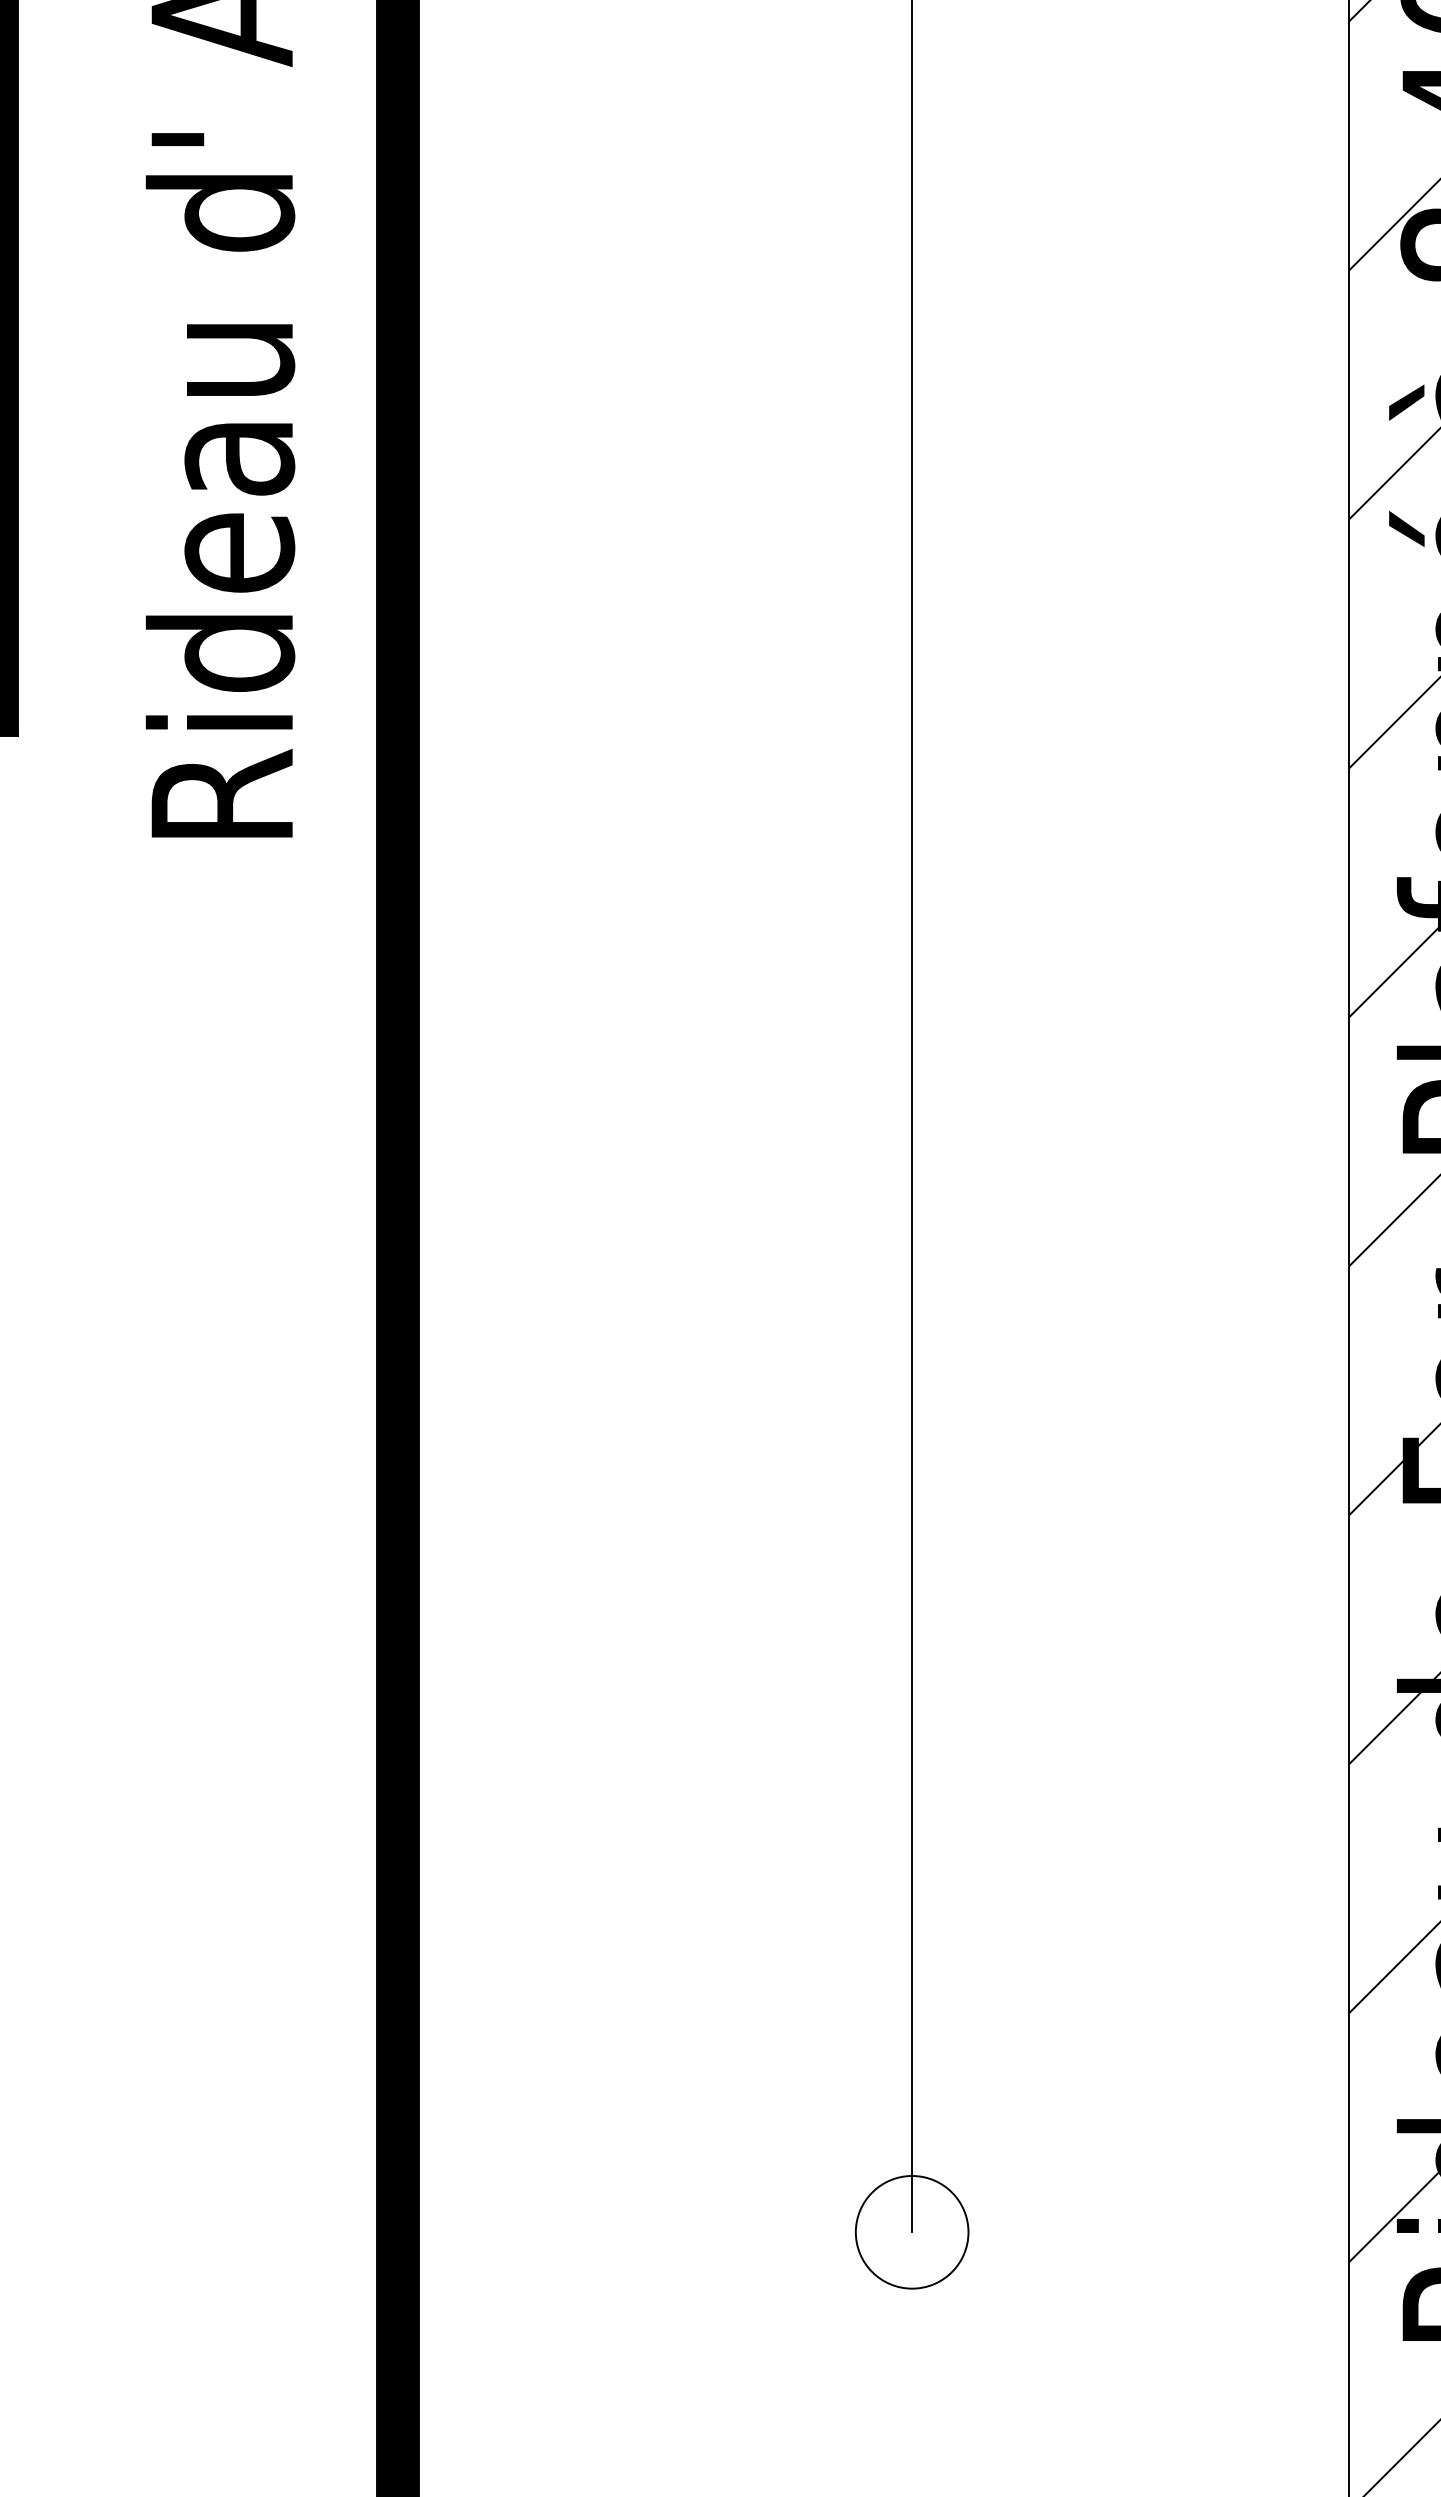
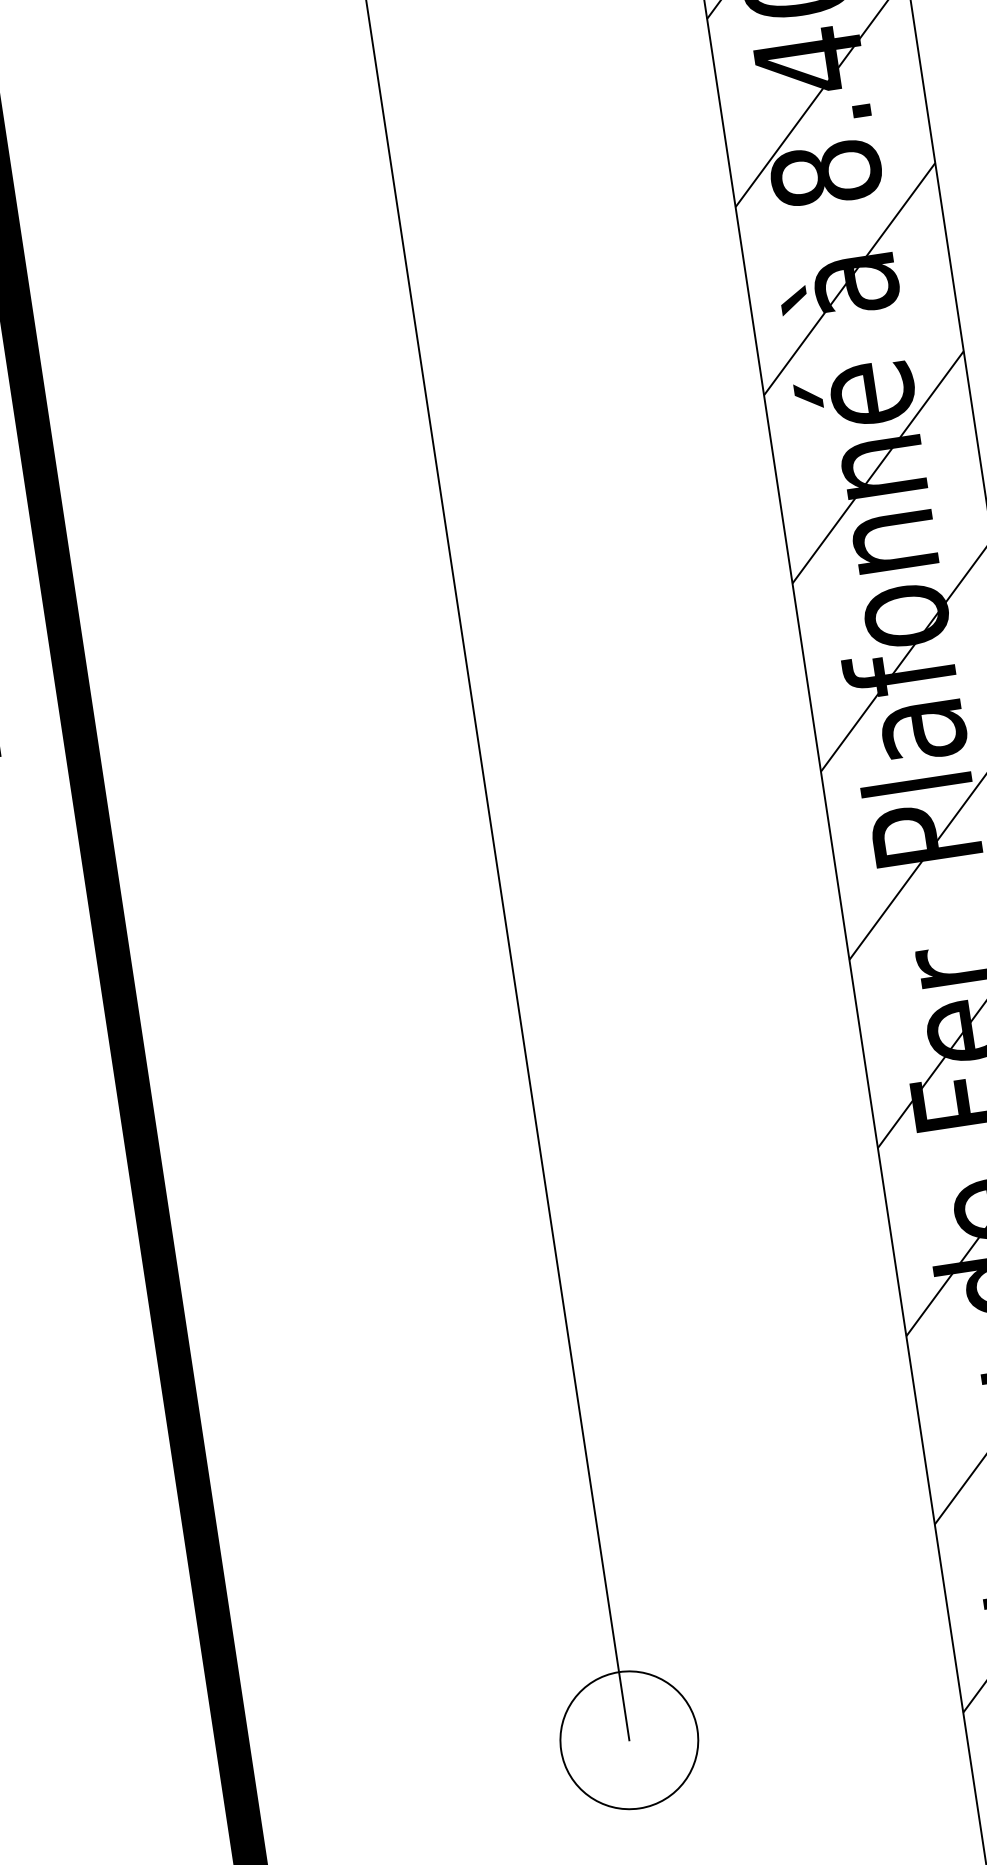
circle: (911, 2231) -> (628, 1739), size x1.6

